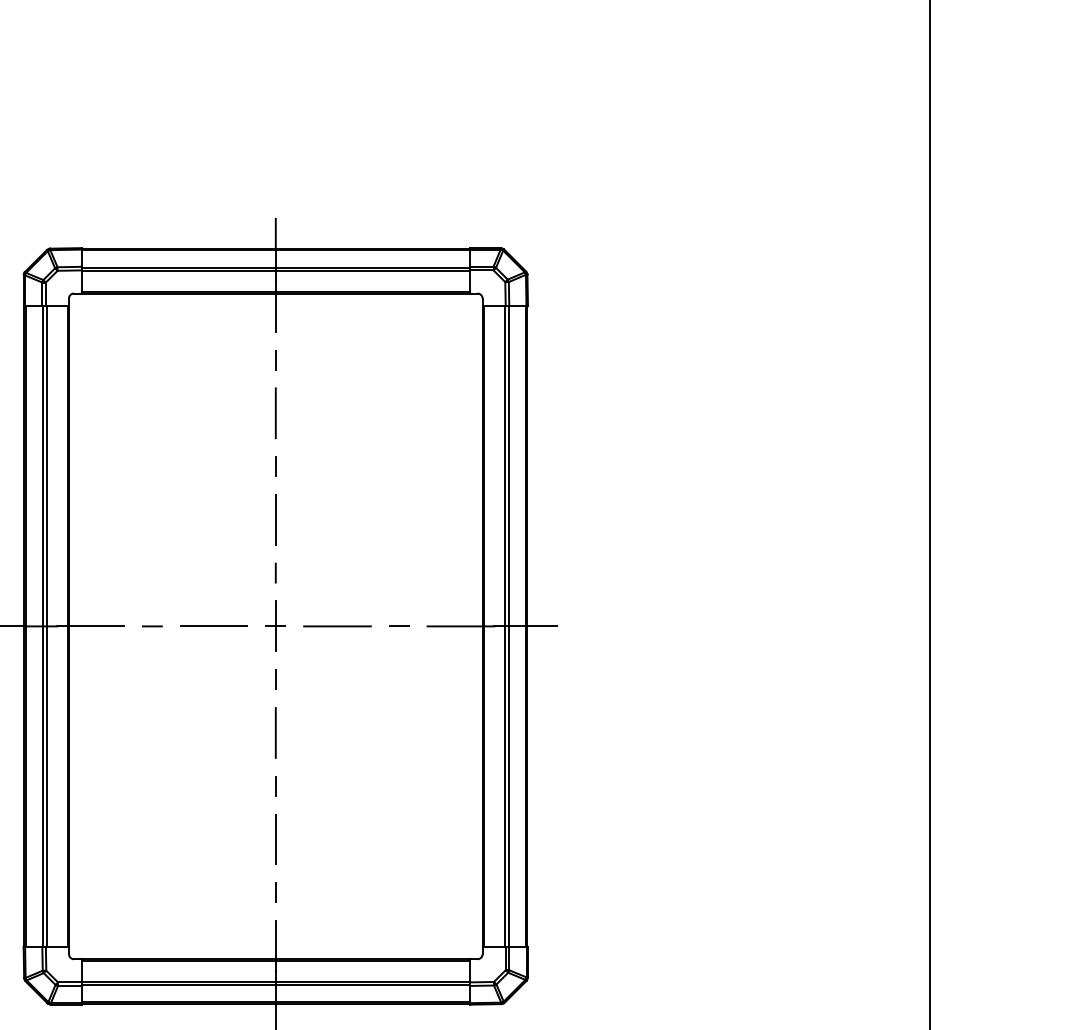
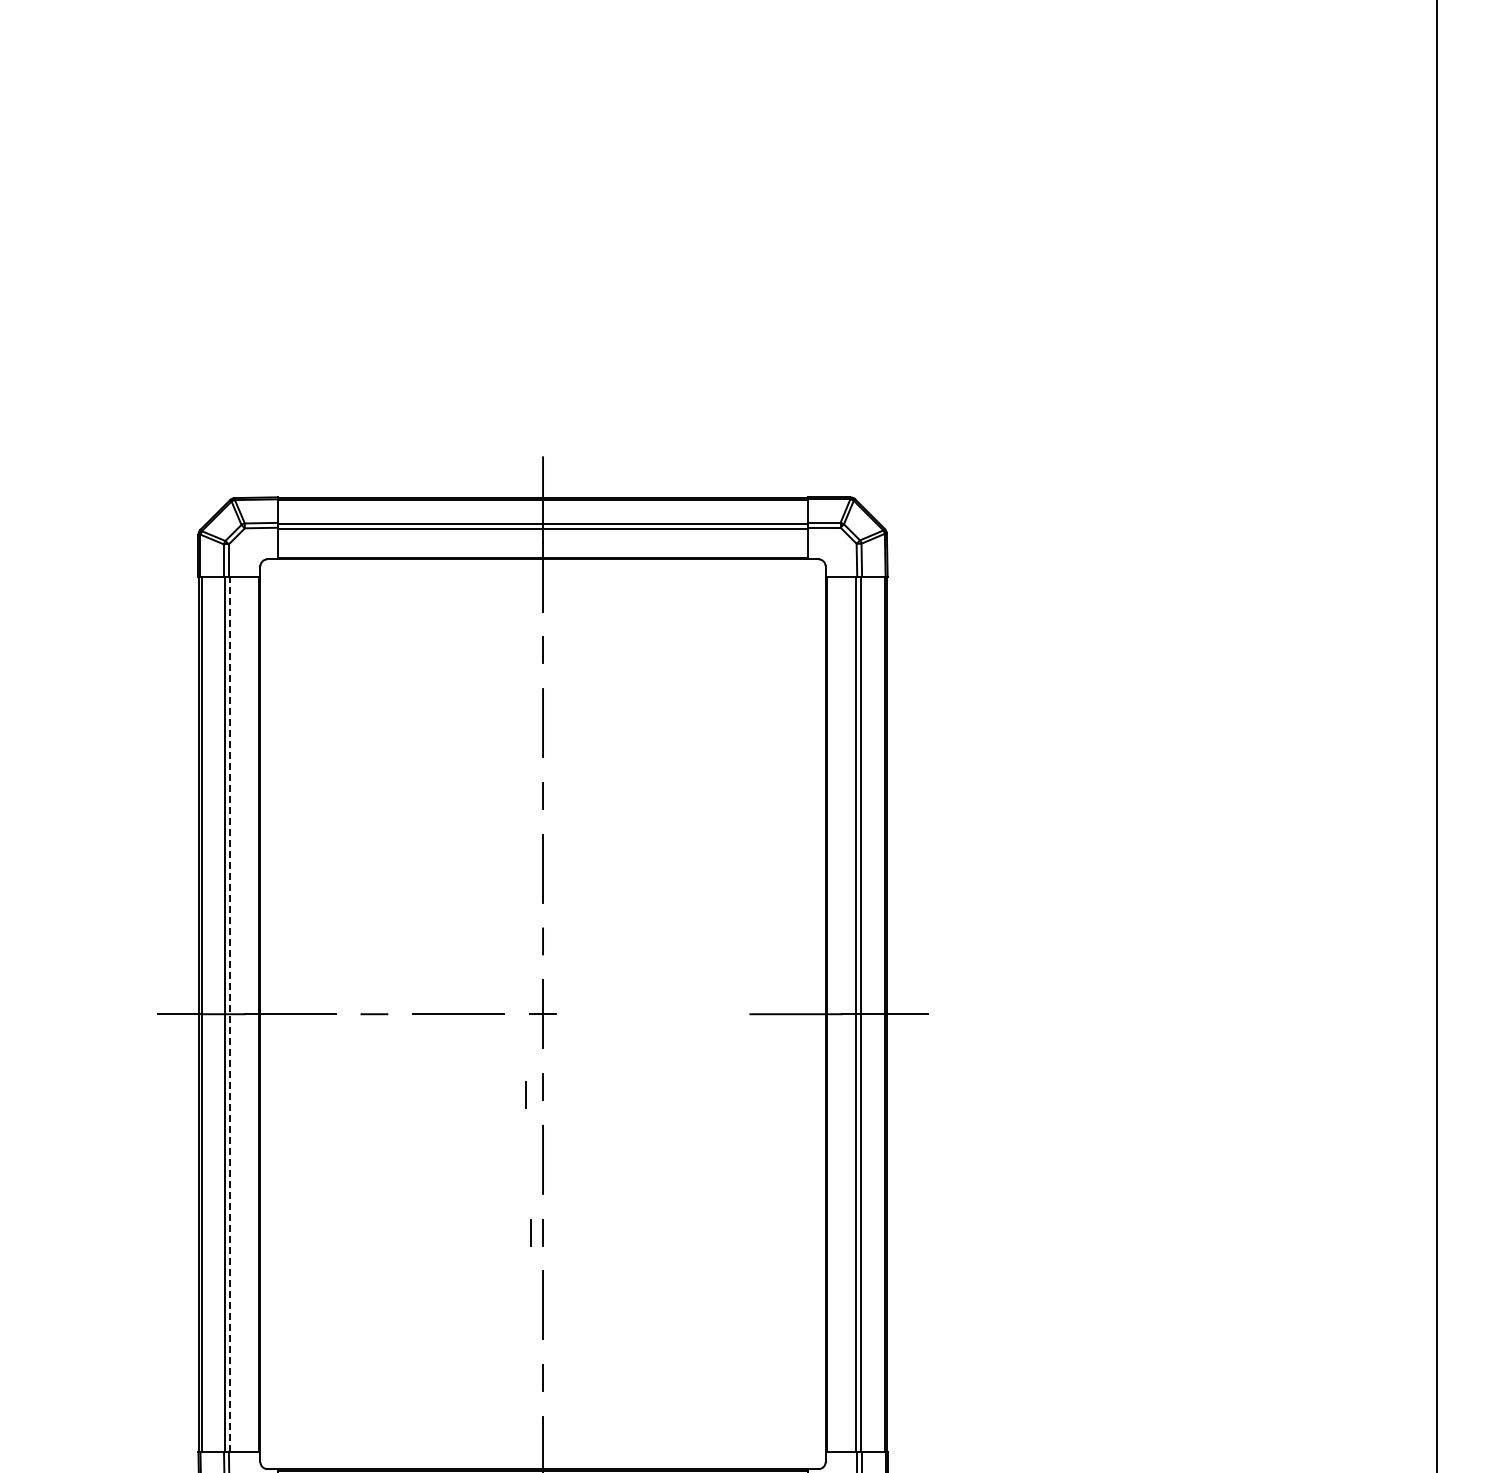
line: (46, 626) -> (229, 1014), solid -> dashed
line: (336, 626) -> (626, 1014), removed
line: (399, 626) -> (711, 1014), removed
line: (262, 685) -> (525, 1094), added
line: (266, 786) -> (530, 1232), added

